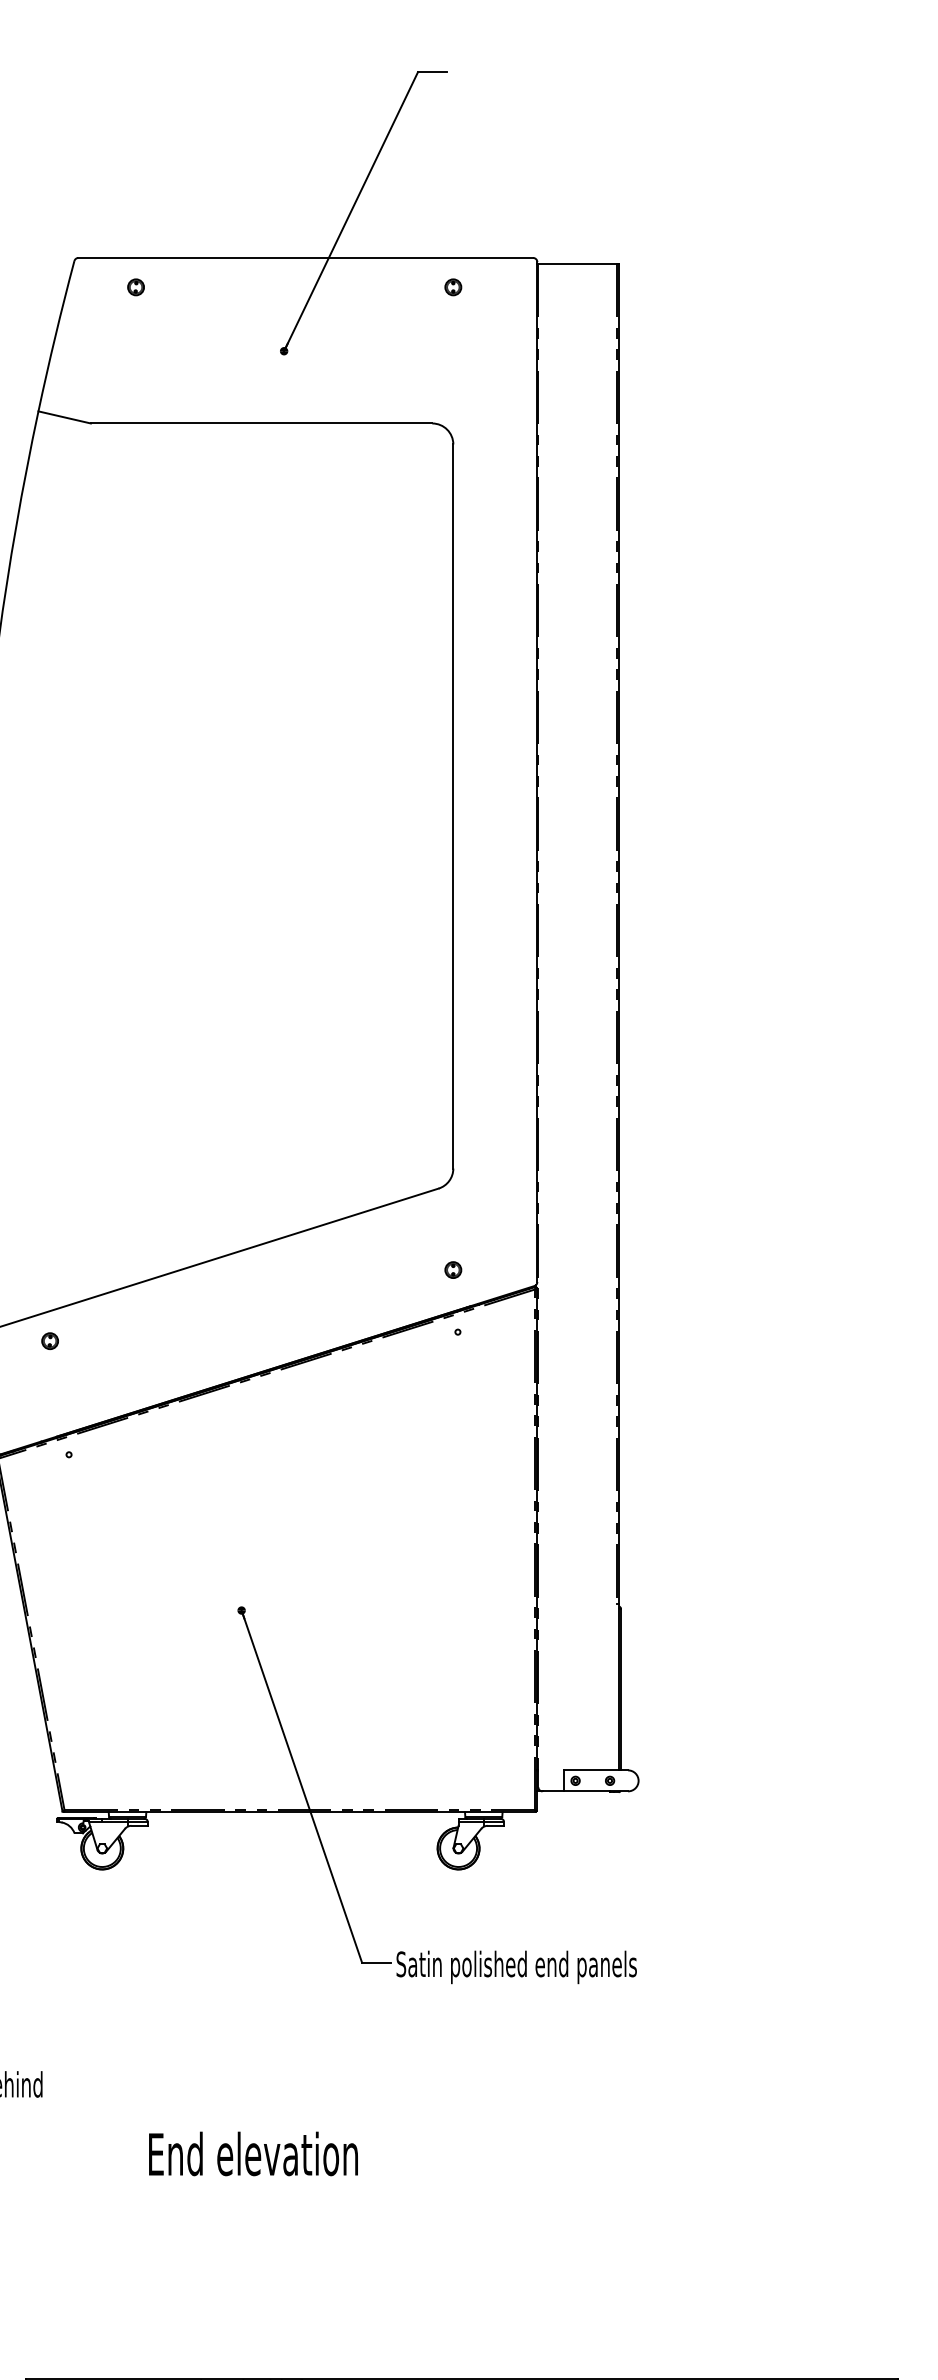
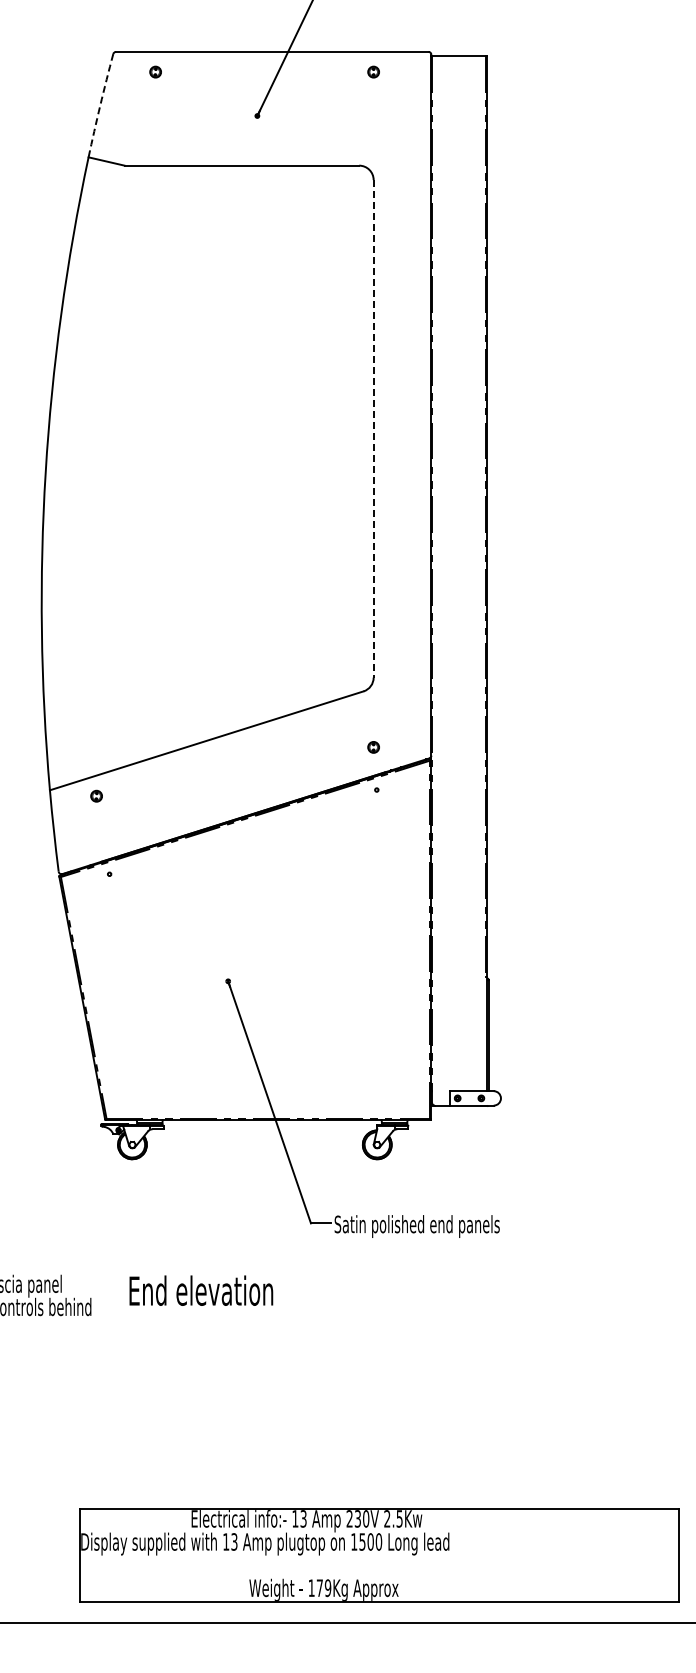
arc: (55, 335) -> (100, 105), solid -> dashed
line: (453, 805) -> (373, 428), solid -> dashed
text: (253, 2153) -> (201, 1290), moved

